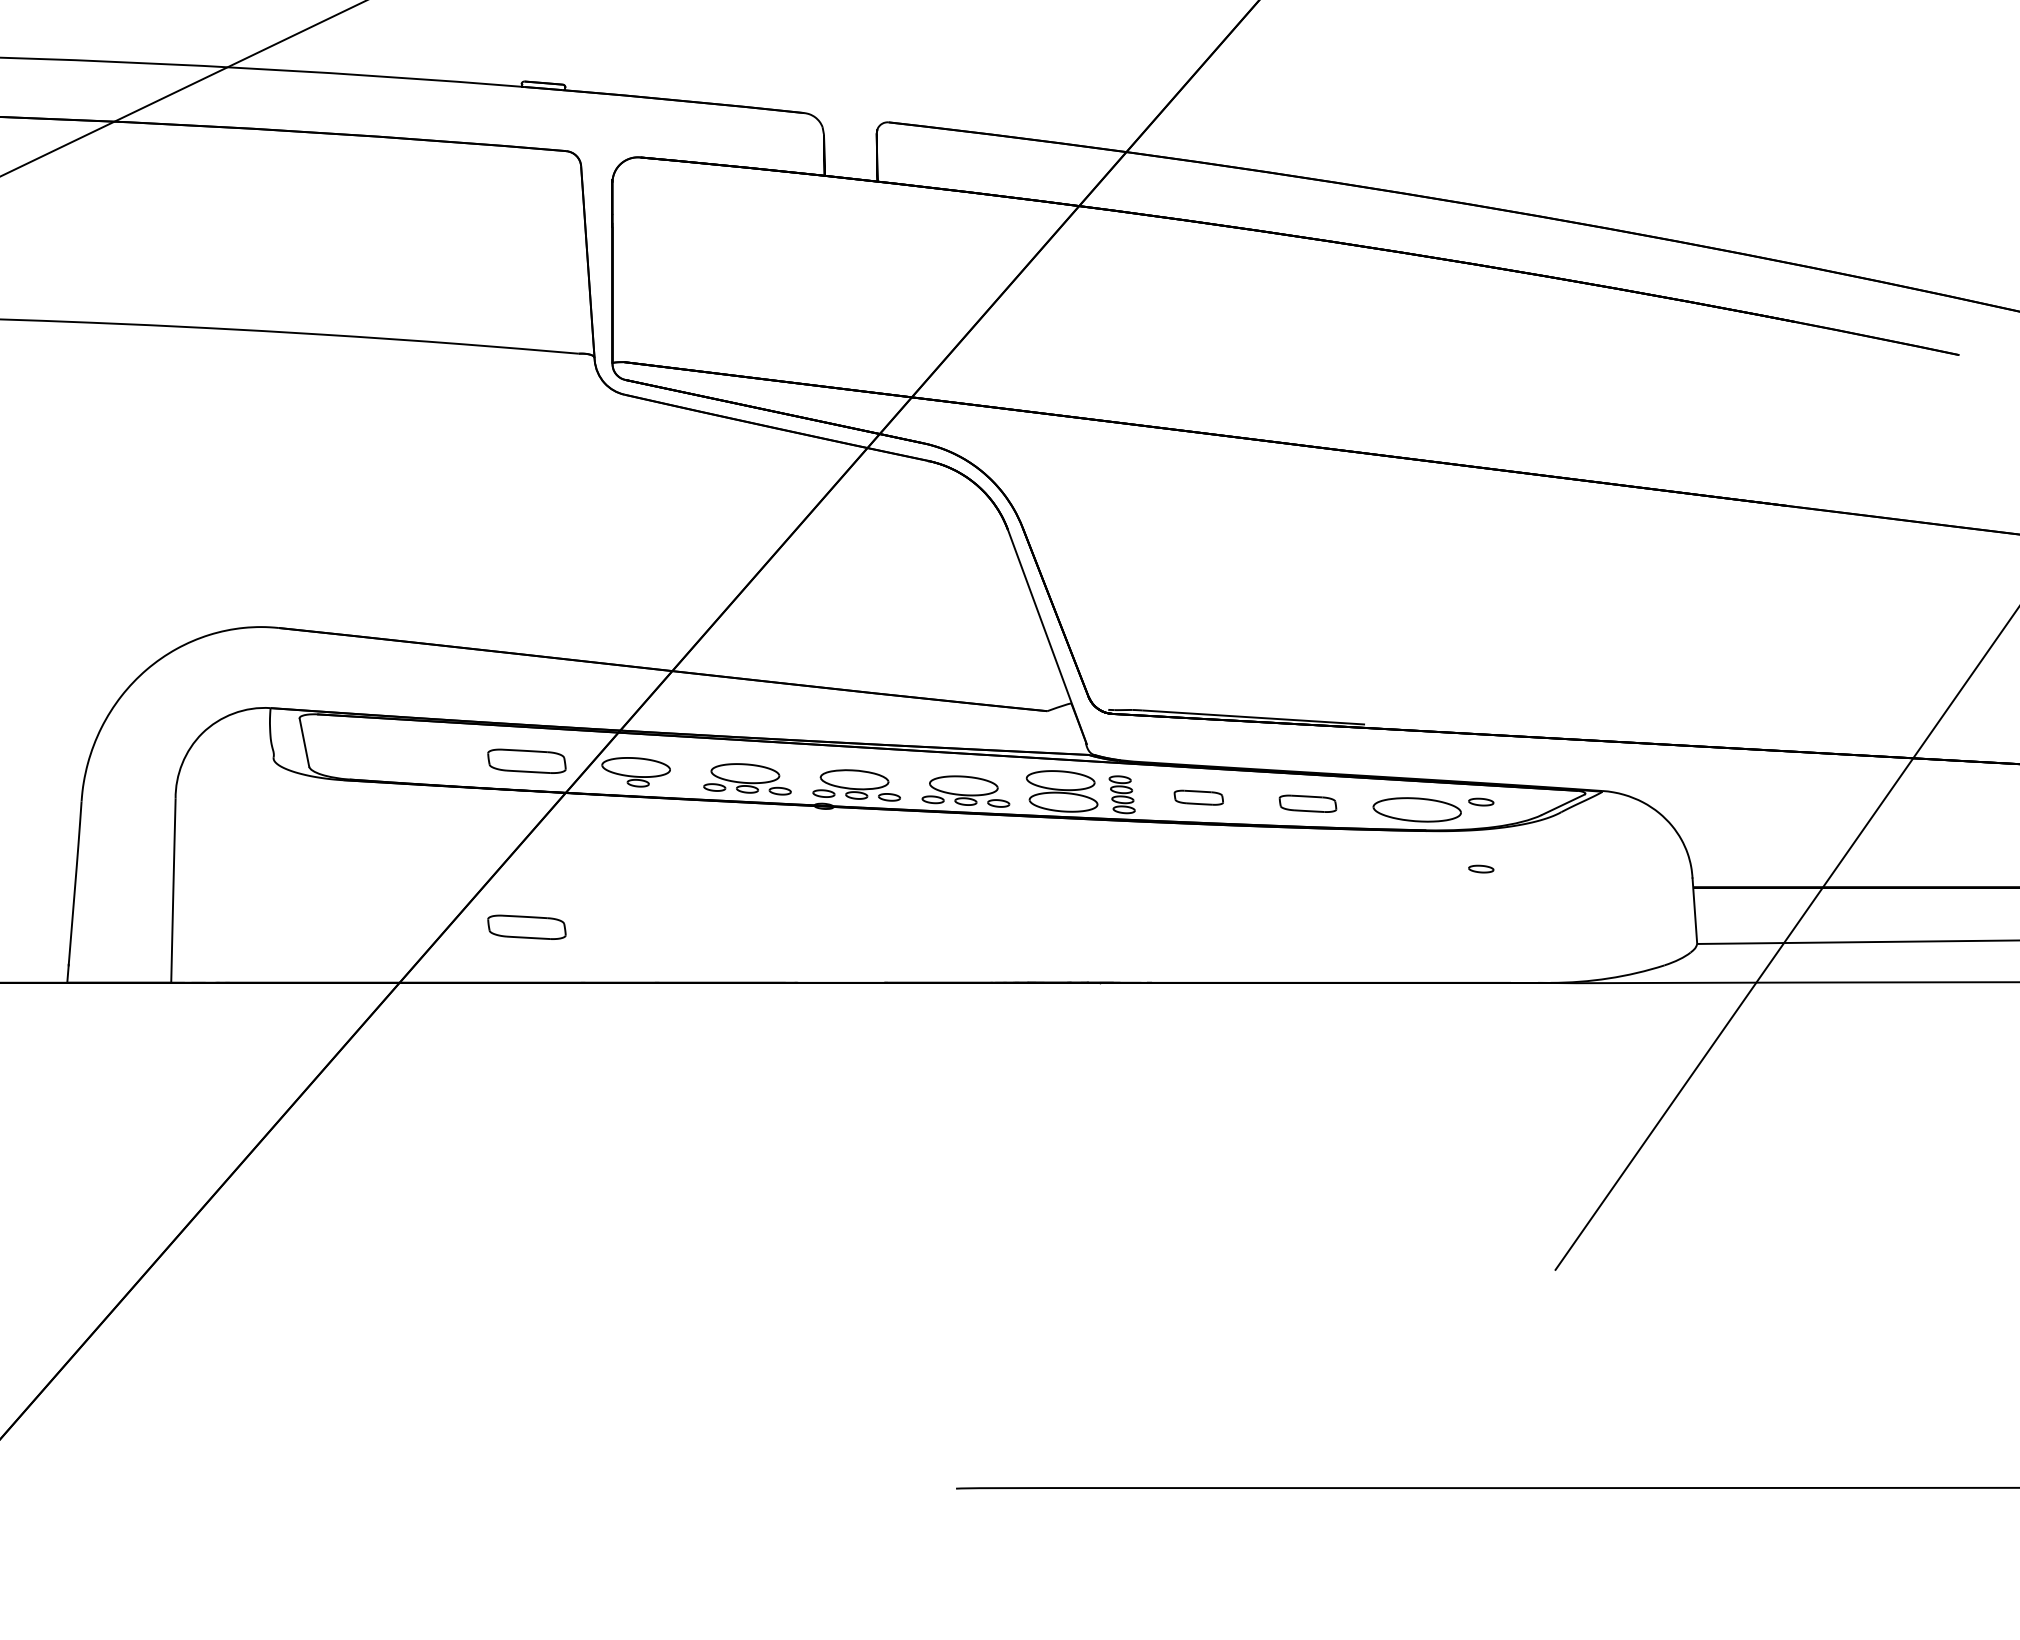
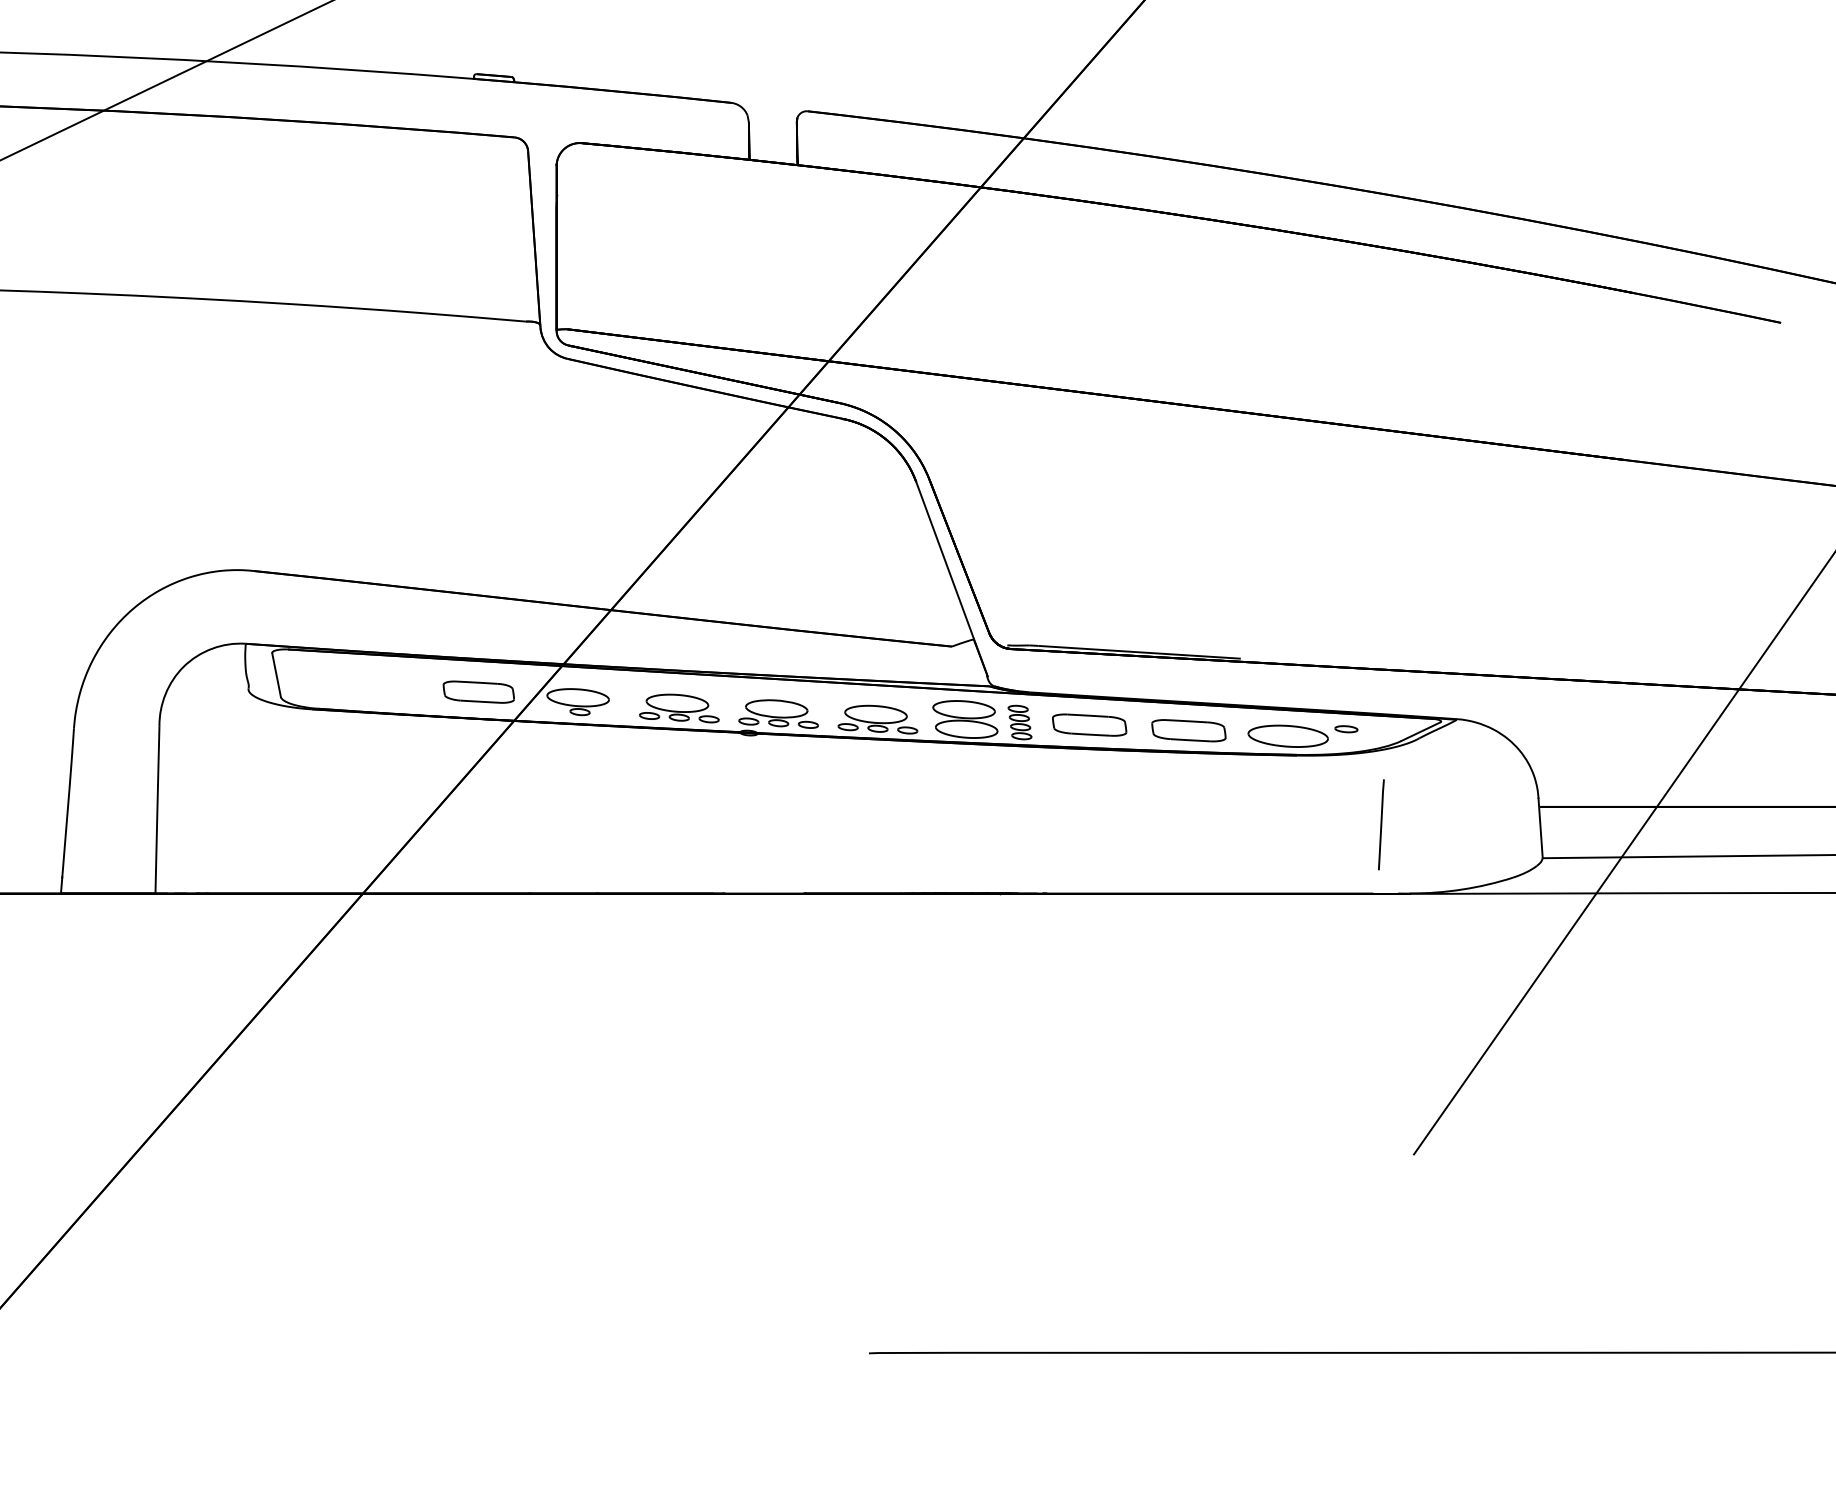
part: (1198, 797) -> (1089, 725), size x1.67
part: (1307, 803) -> (1188, 730), size x1.43
part: (1481, 868) -> (1346, 789), removed
line: (1519, 907) -> (1381, 825), added
part: (526, 926) -> (478, 842), removed

